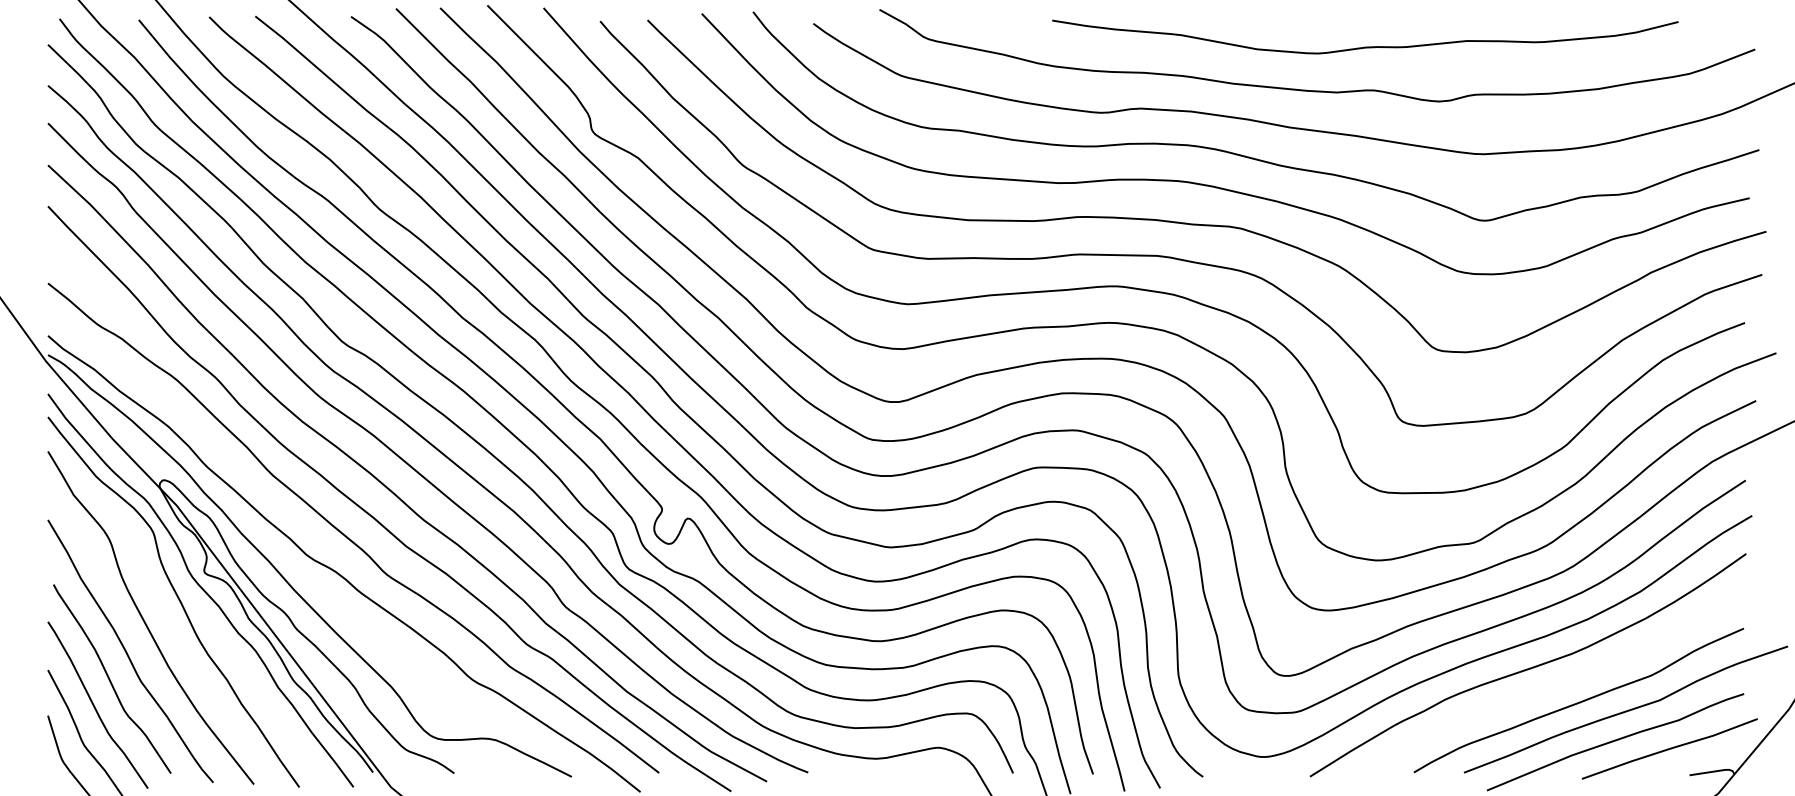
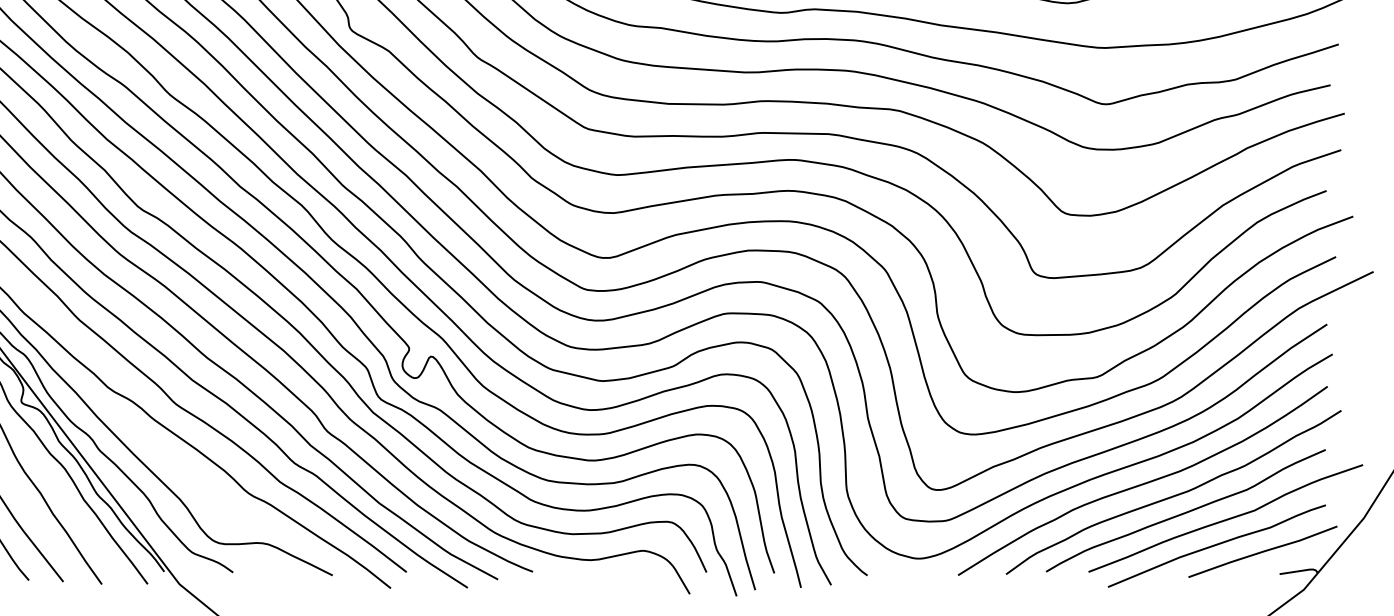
curve: (1566, 681) -> (1175, 494), added

